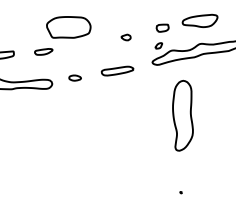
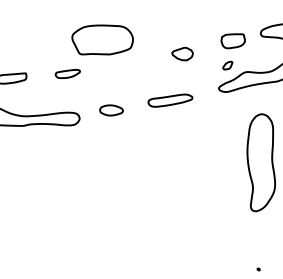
part: (162, 27) -> (232, 40), size x1.4
part: (125, 37) -> (181, 53), size x1.6
part: (74, 77) -> (110, 109), size x1.4

